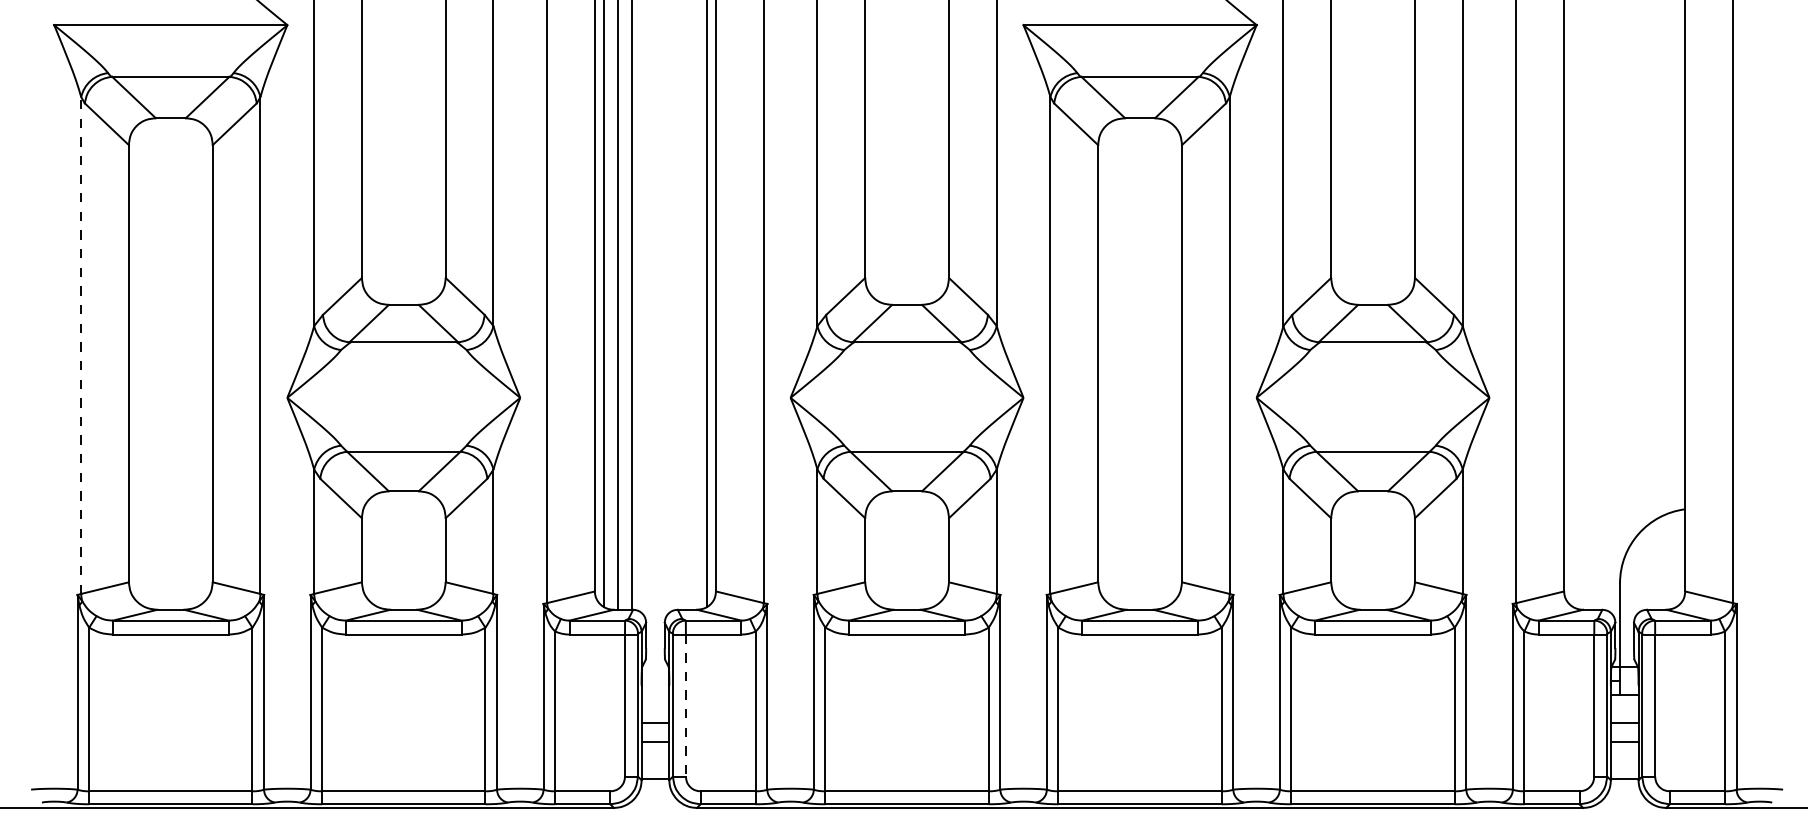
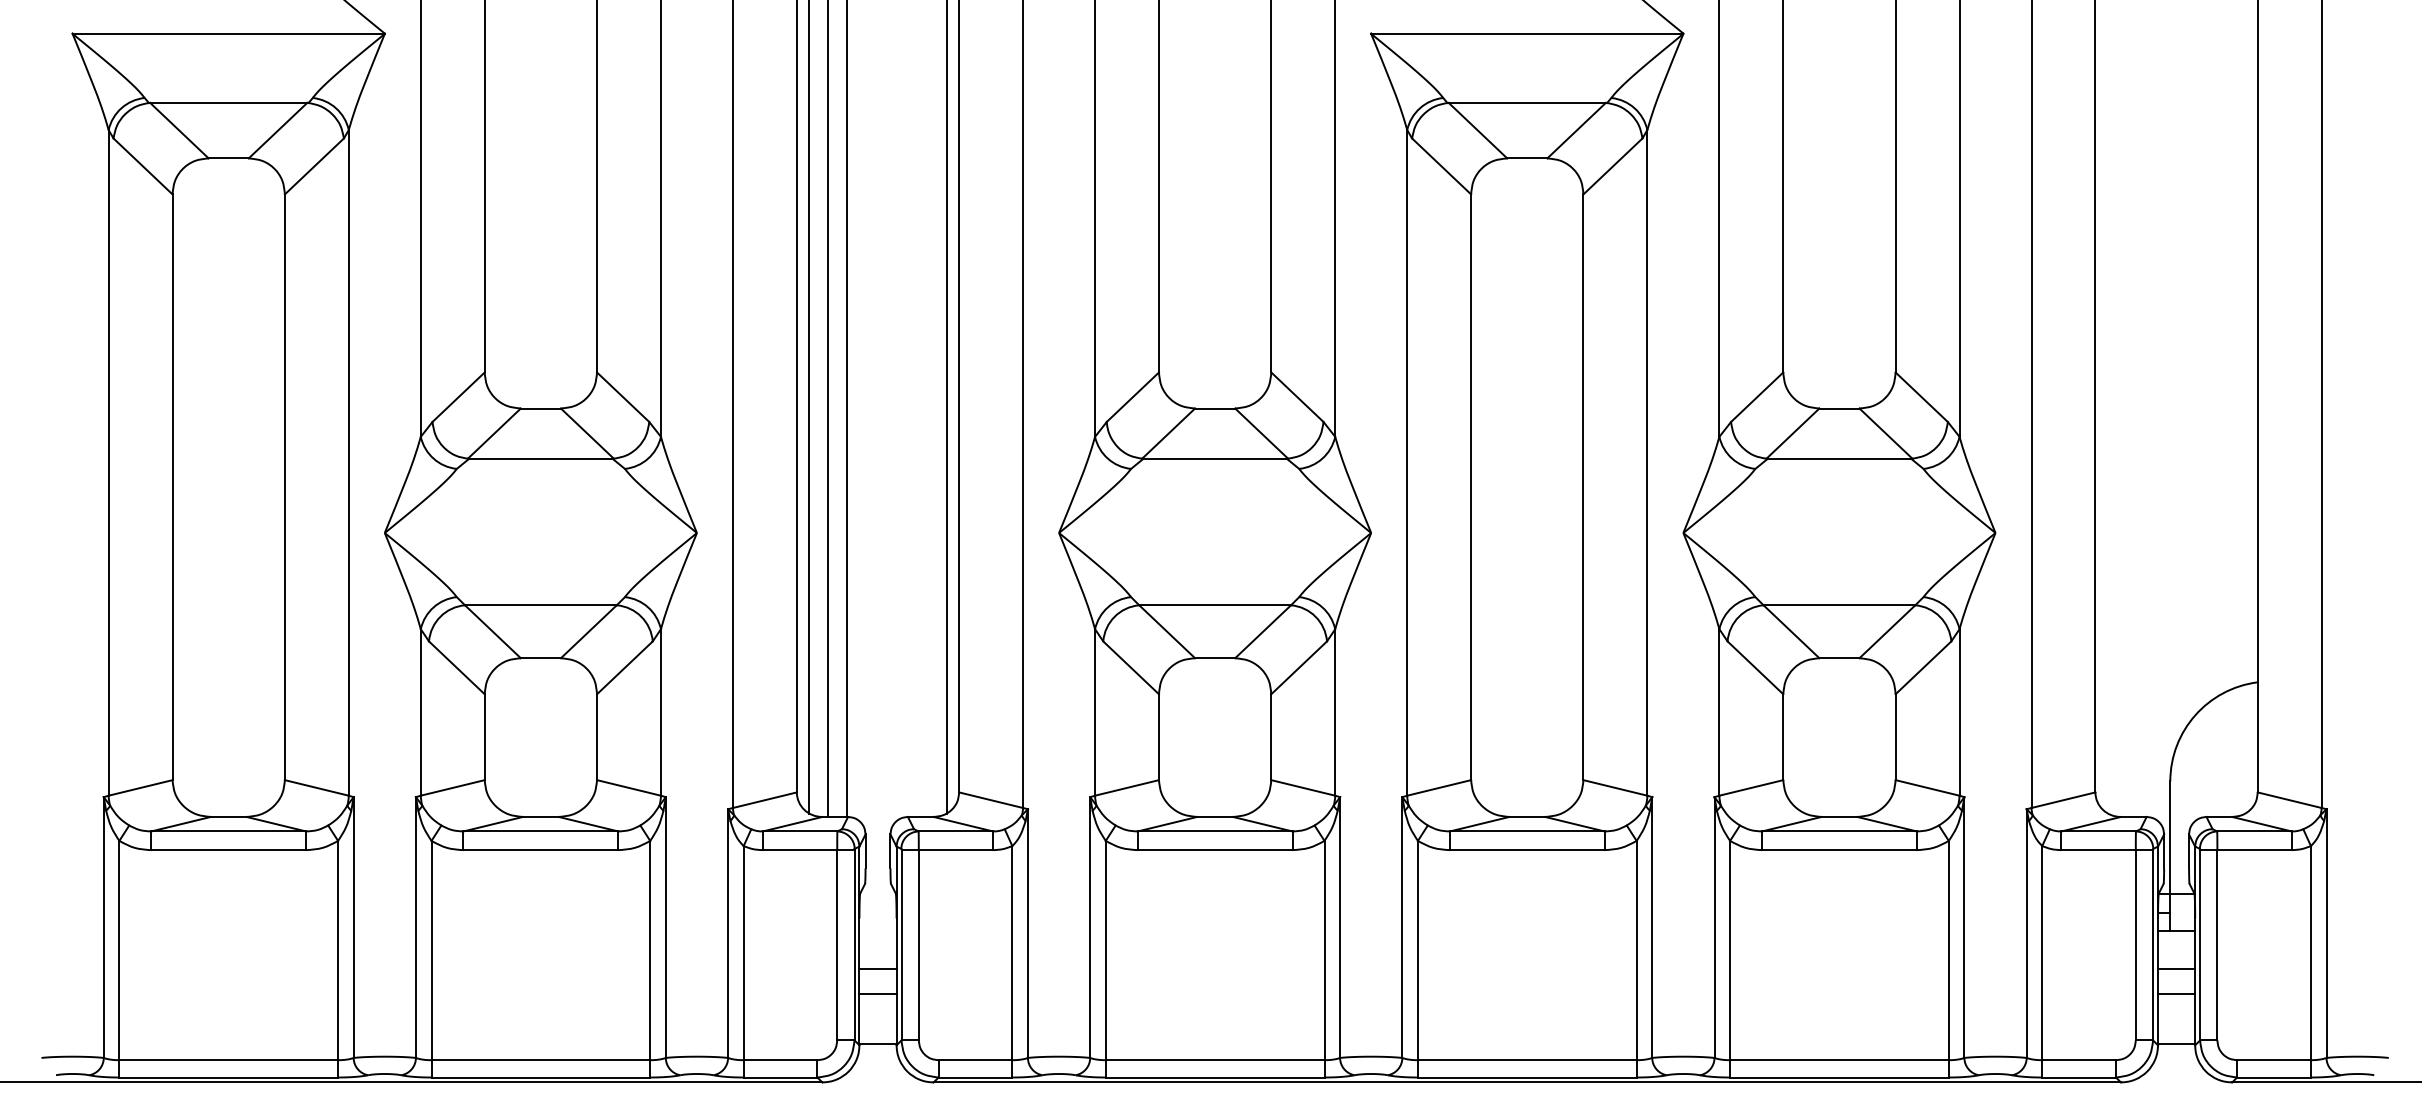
line: (81, 345) -> (108, 462), dashed -> solid
line: (685, 705) -> (918, 945), dashed -> solid

